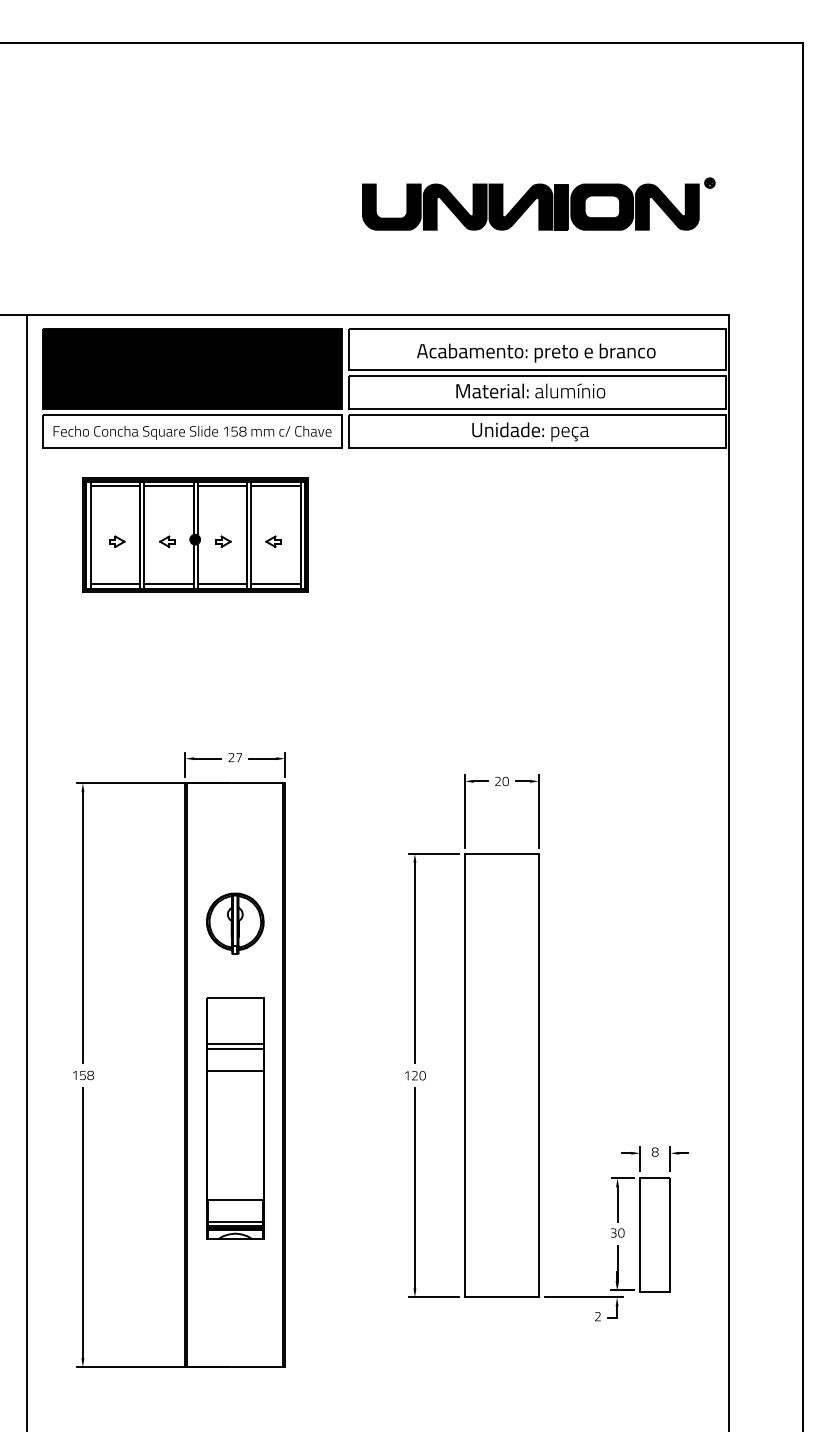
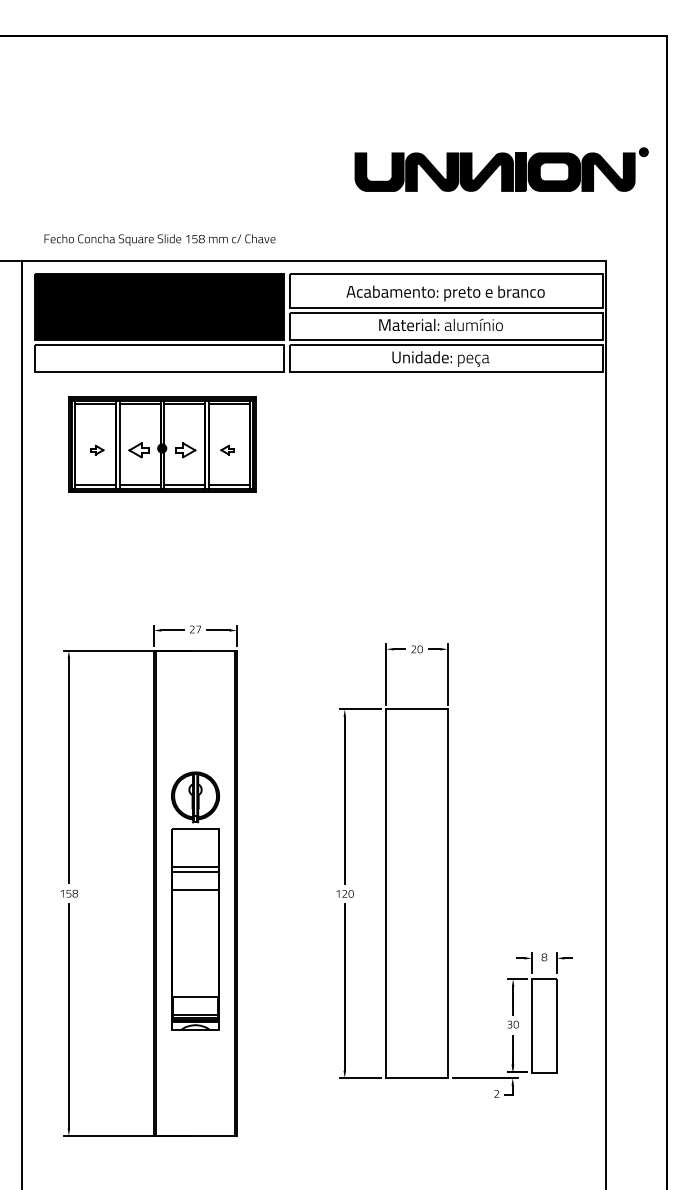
part: (538, 203) -> (501, 169), moved
text: (192, 432) -> (159, 239), moved
part: (167, 541) -> (139, 450), size x1.6
part: (223, 541) -> (185, 450), size x1.6
part: (235, 923) -> (195, 797), moved

